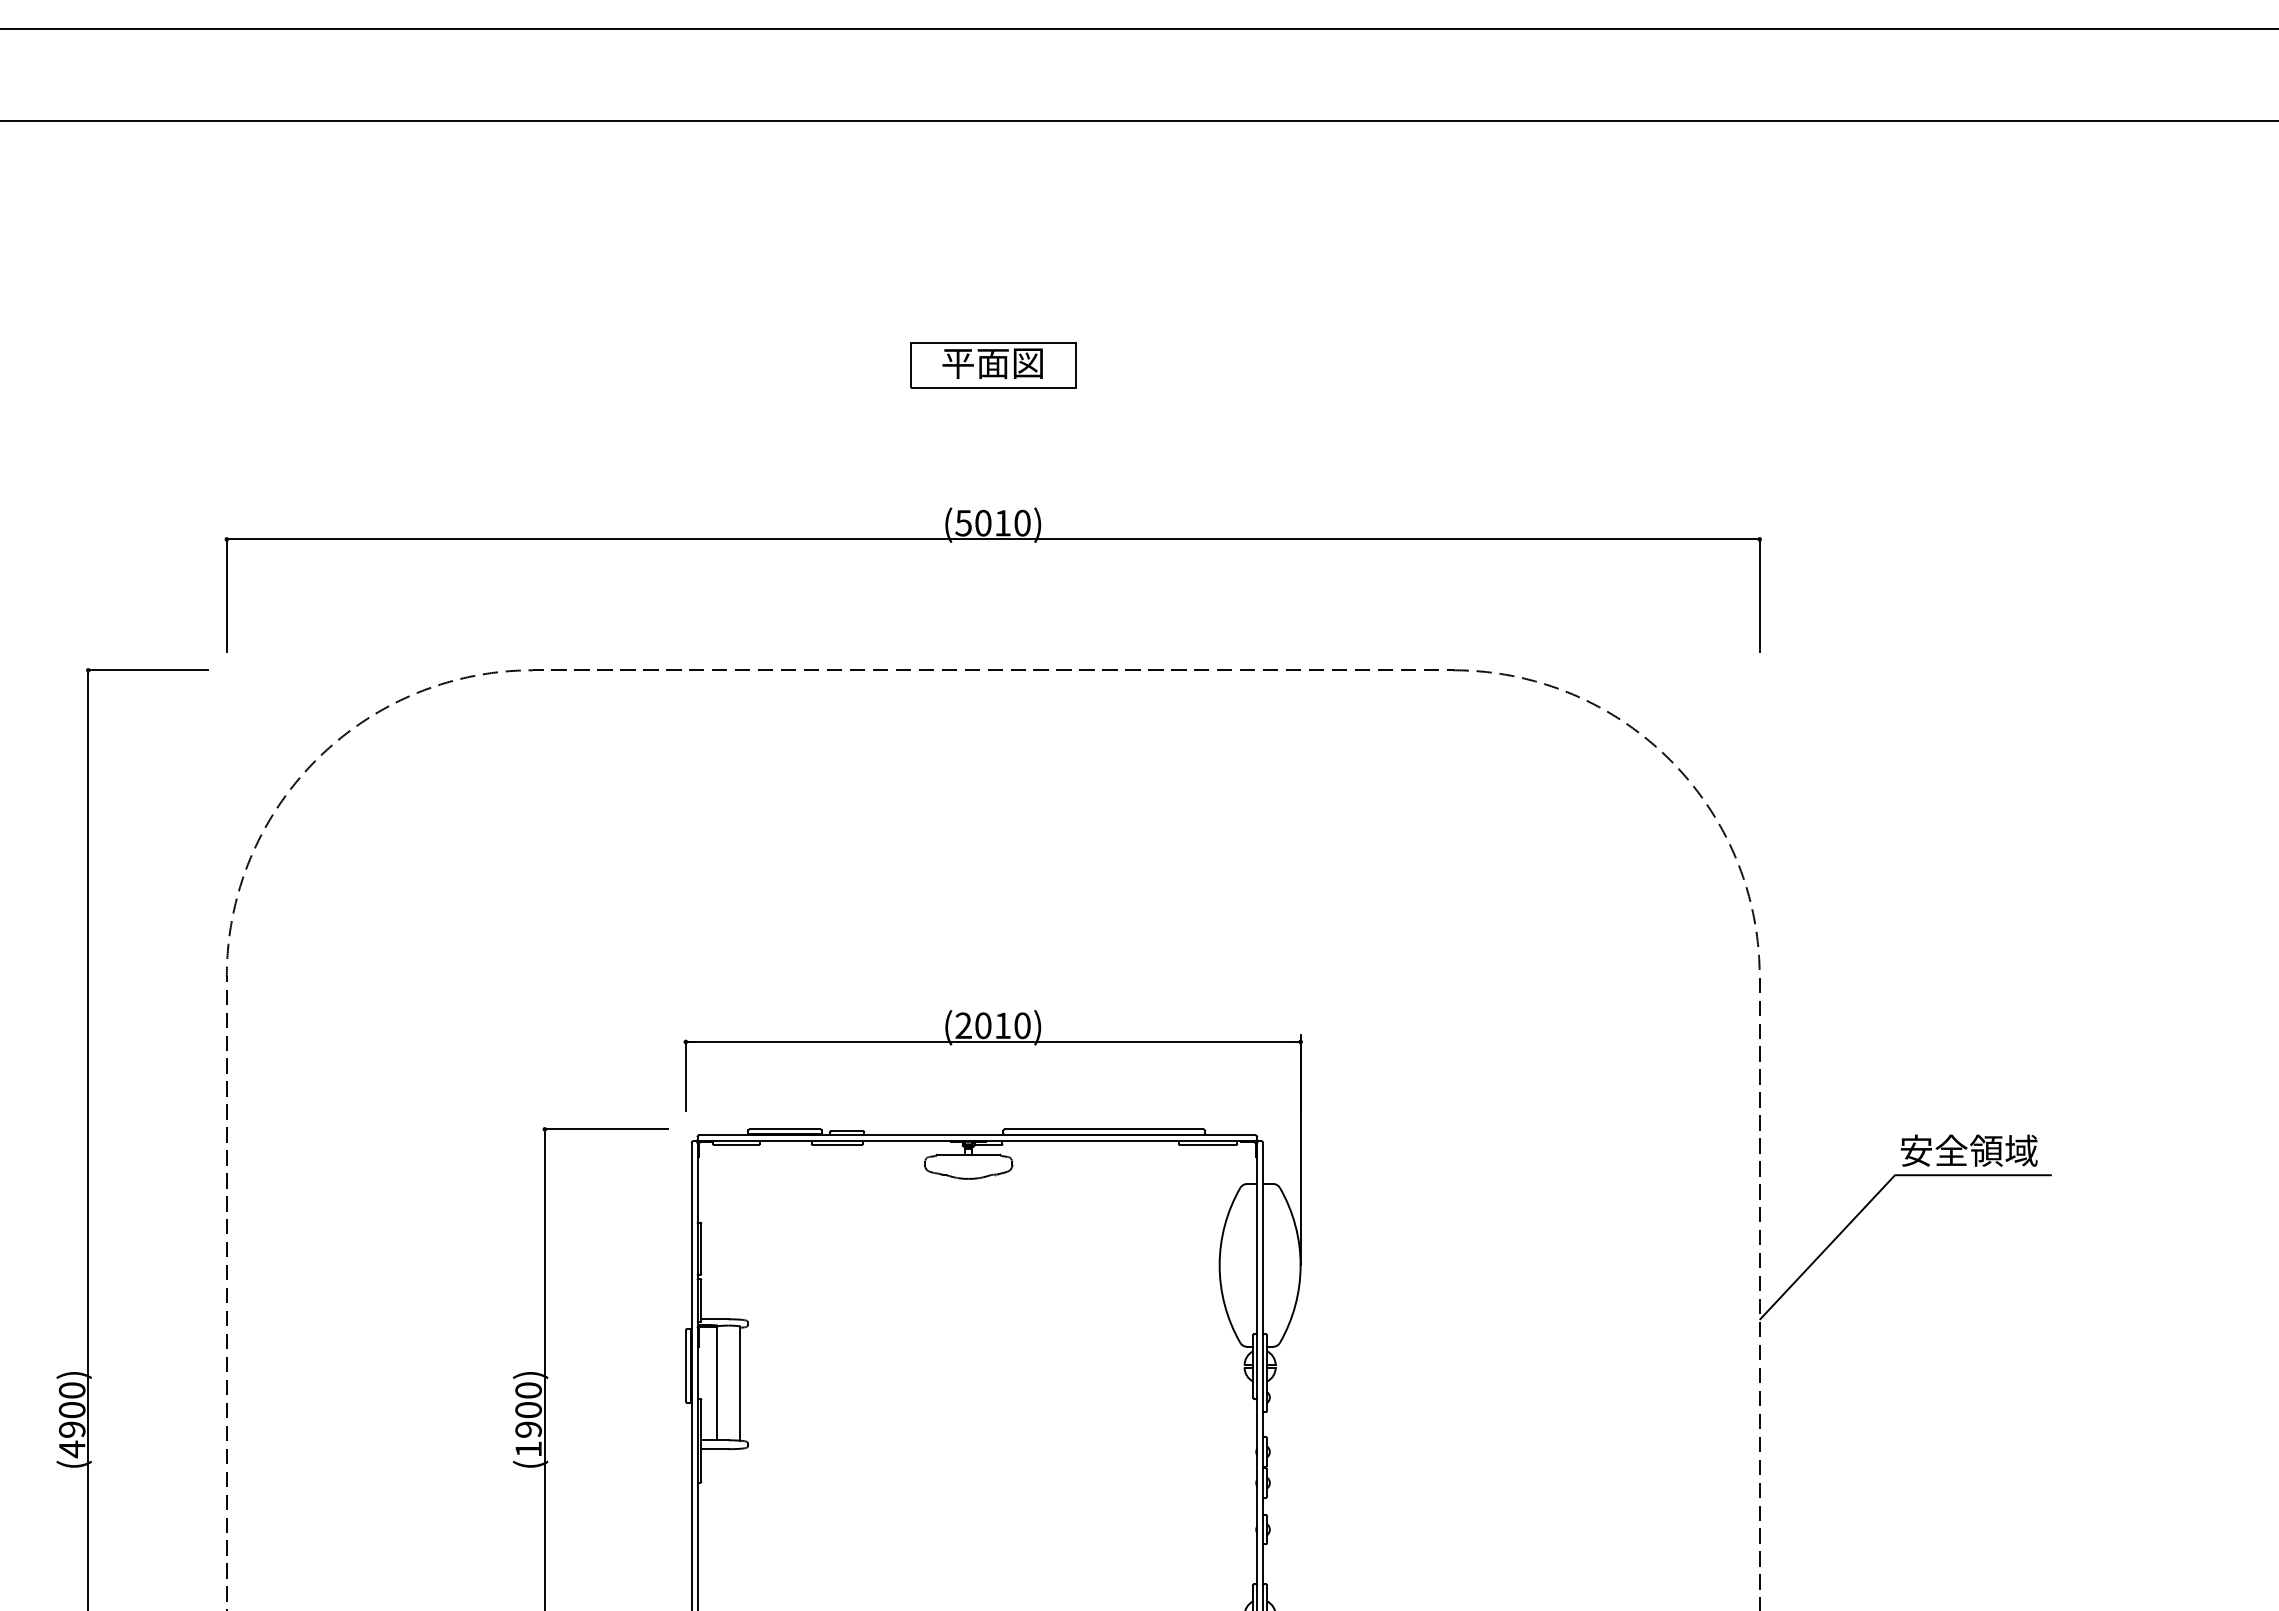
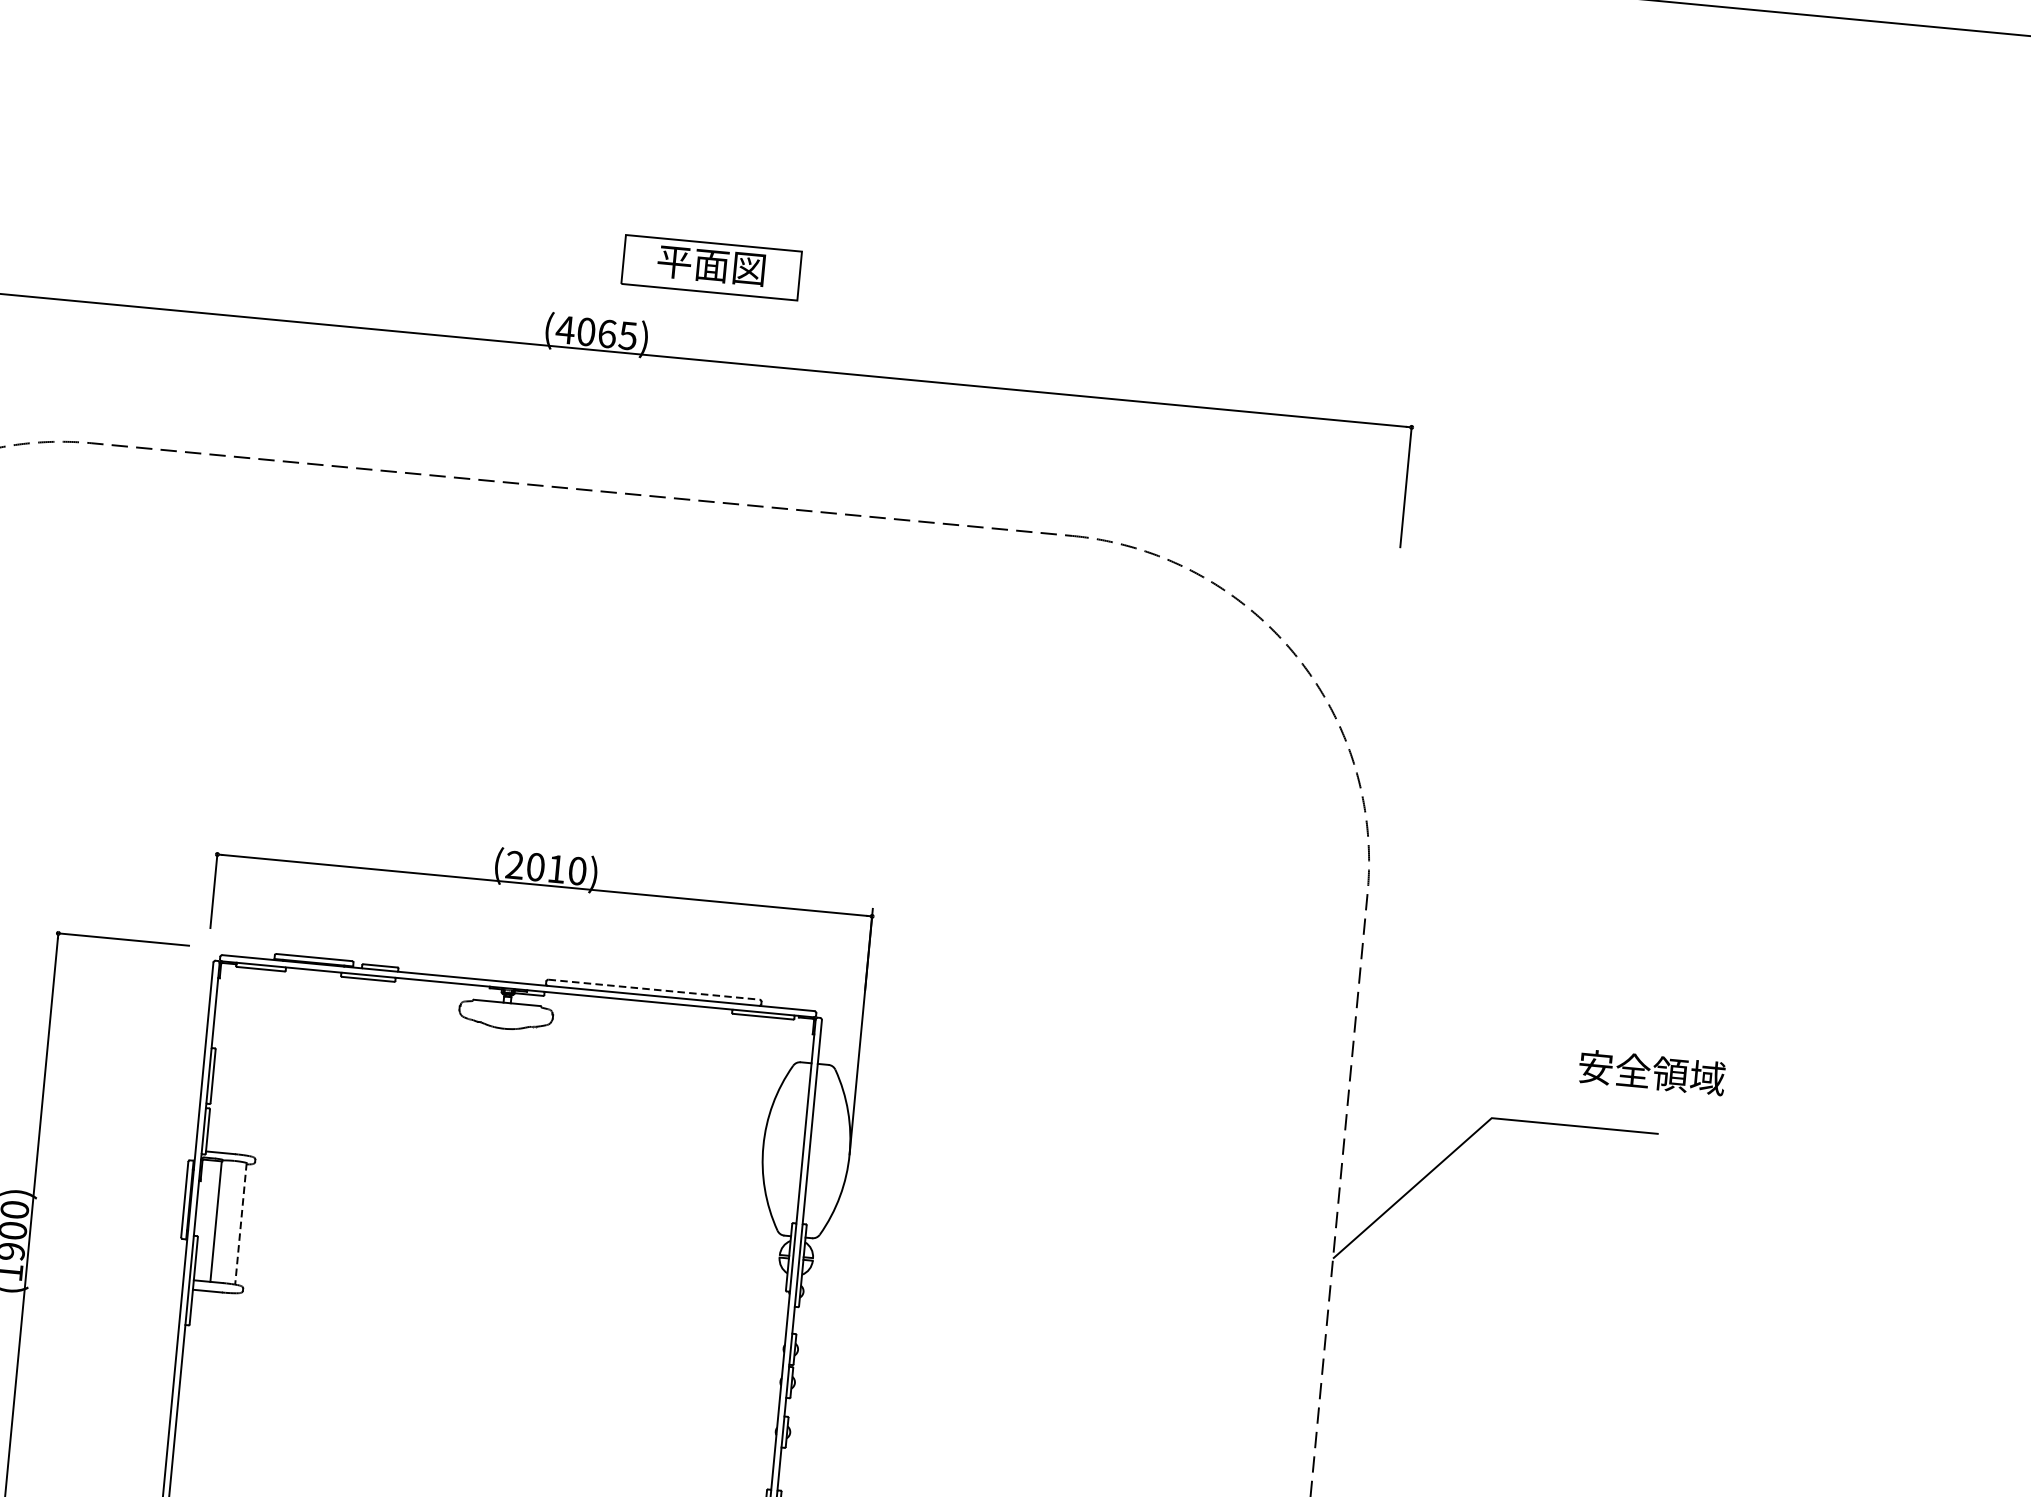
part: (993, 365) -> (711, 267), moved
text: (992, 522) -> (596, 332), (5010) -> (4065)
line: (1104, 1129) -> (654, 989), solid -> dashed
text: (1969, 1150) -> (1652, 1072), moved
line: (740, 1384) -> (241, 1224), solid -> dashed

